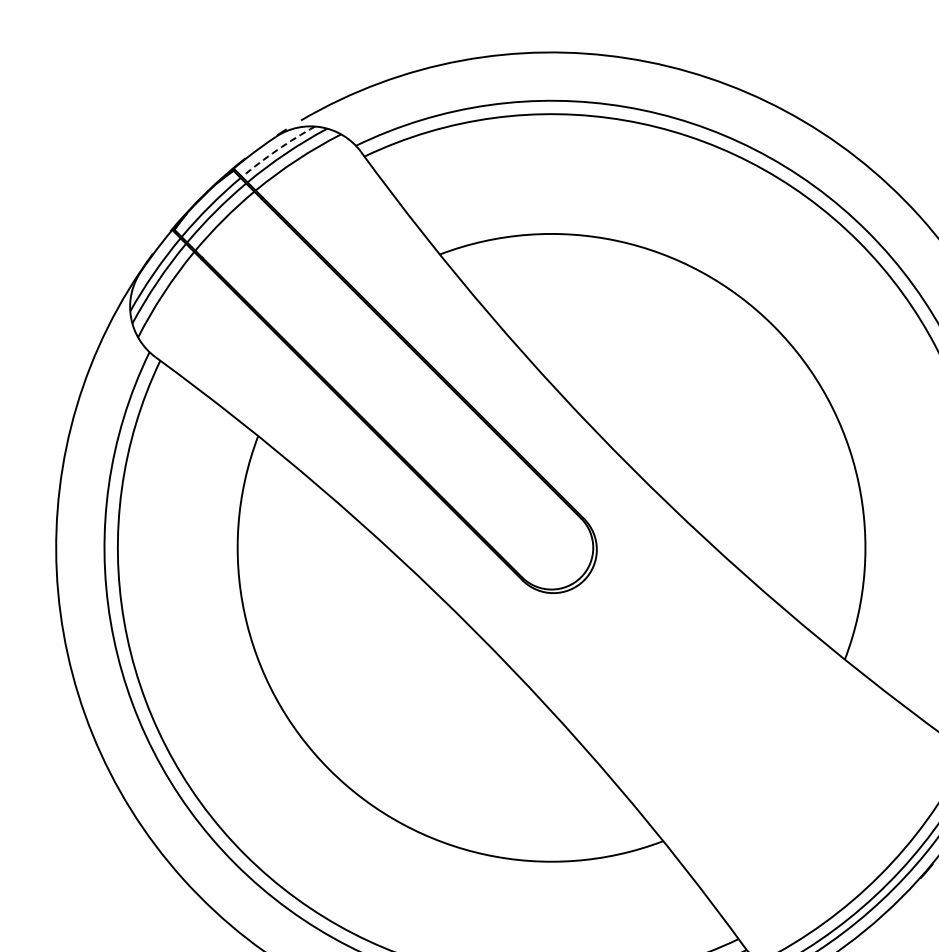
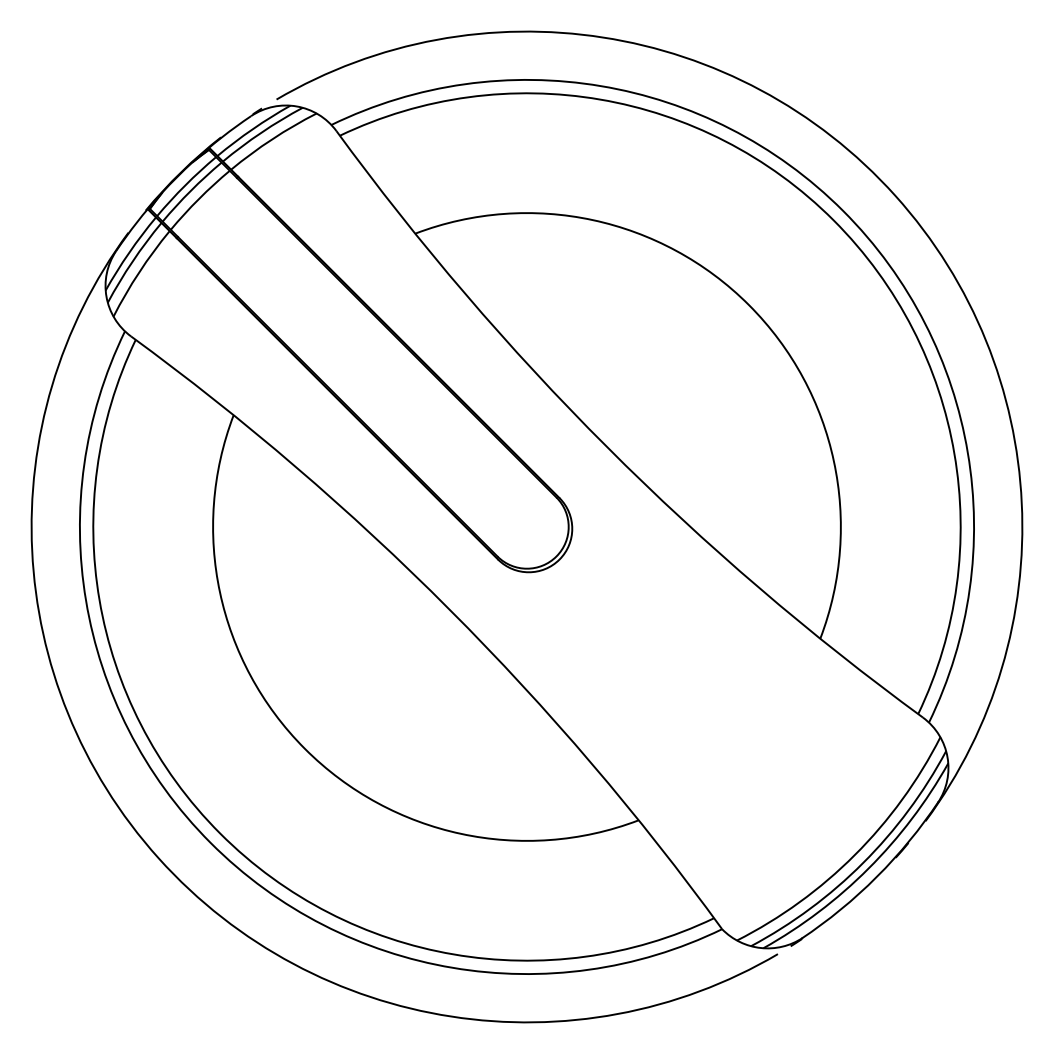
arc: (277, 150) -> (252, 129), dashed -> solid

